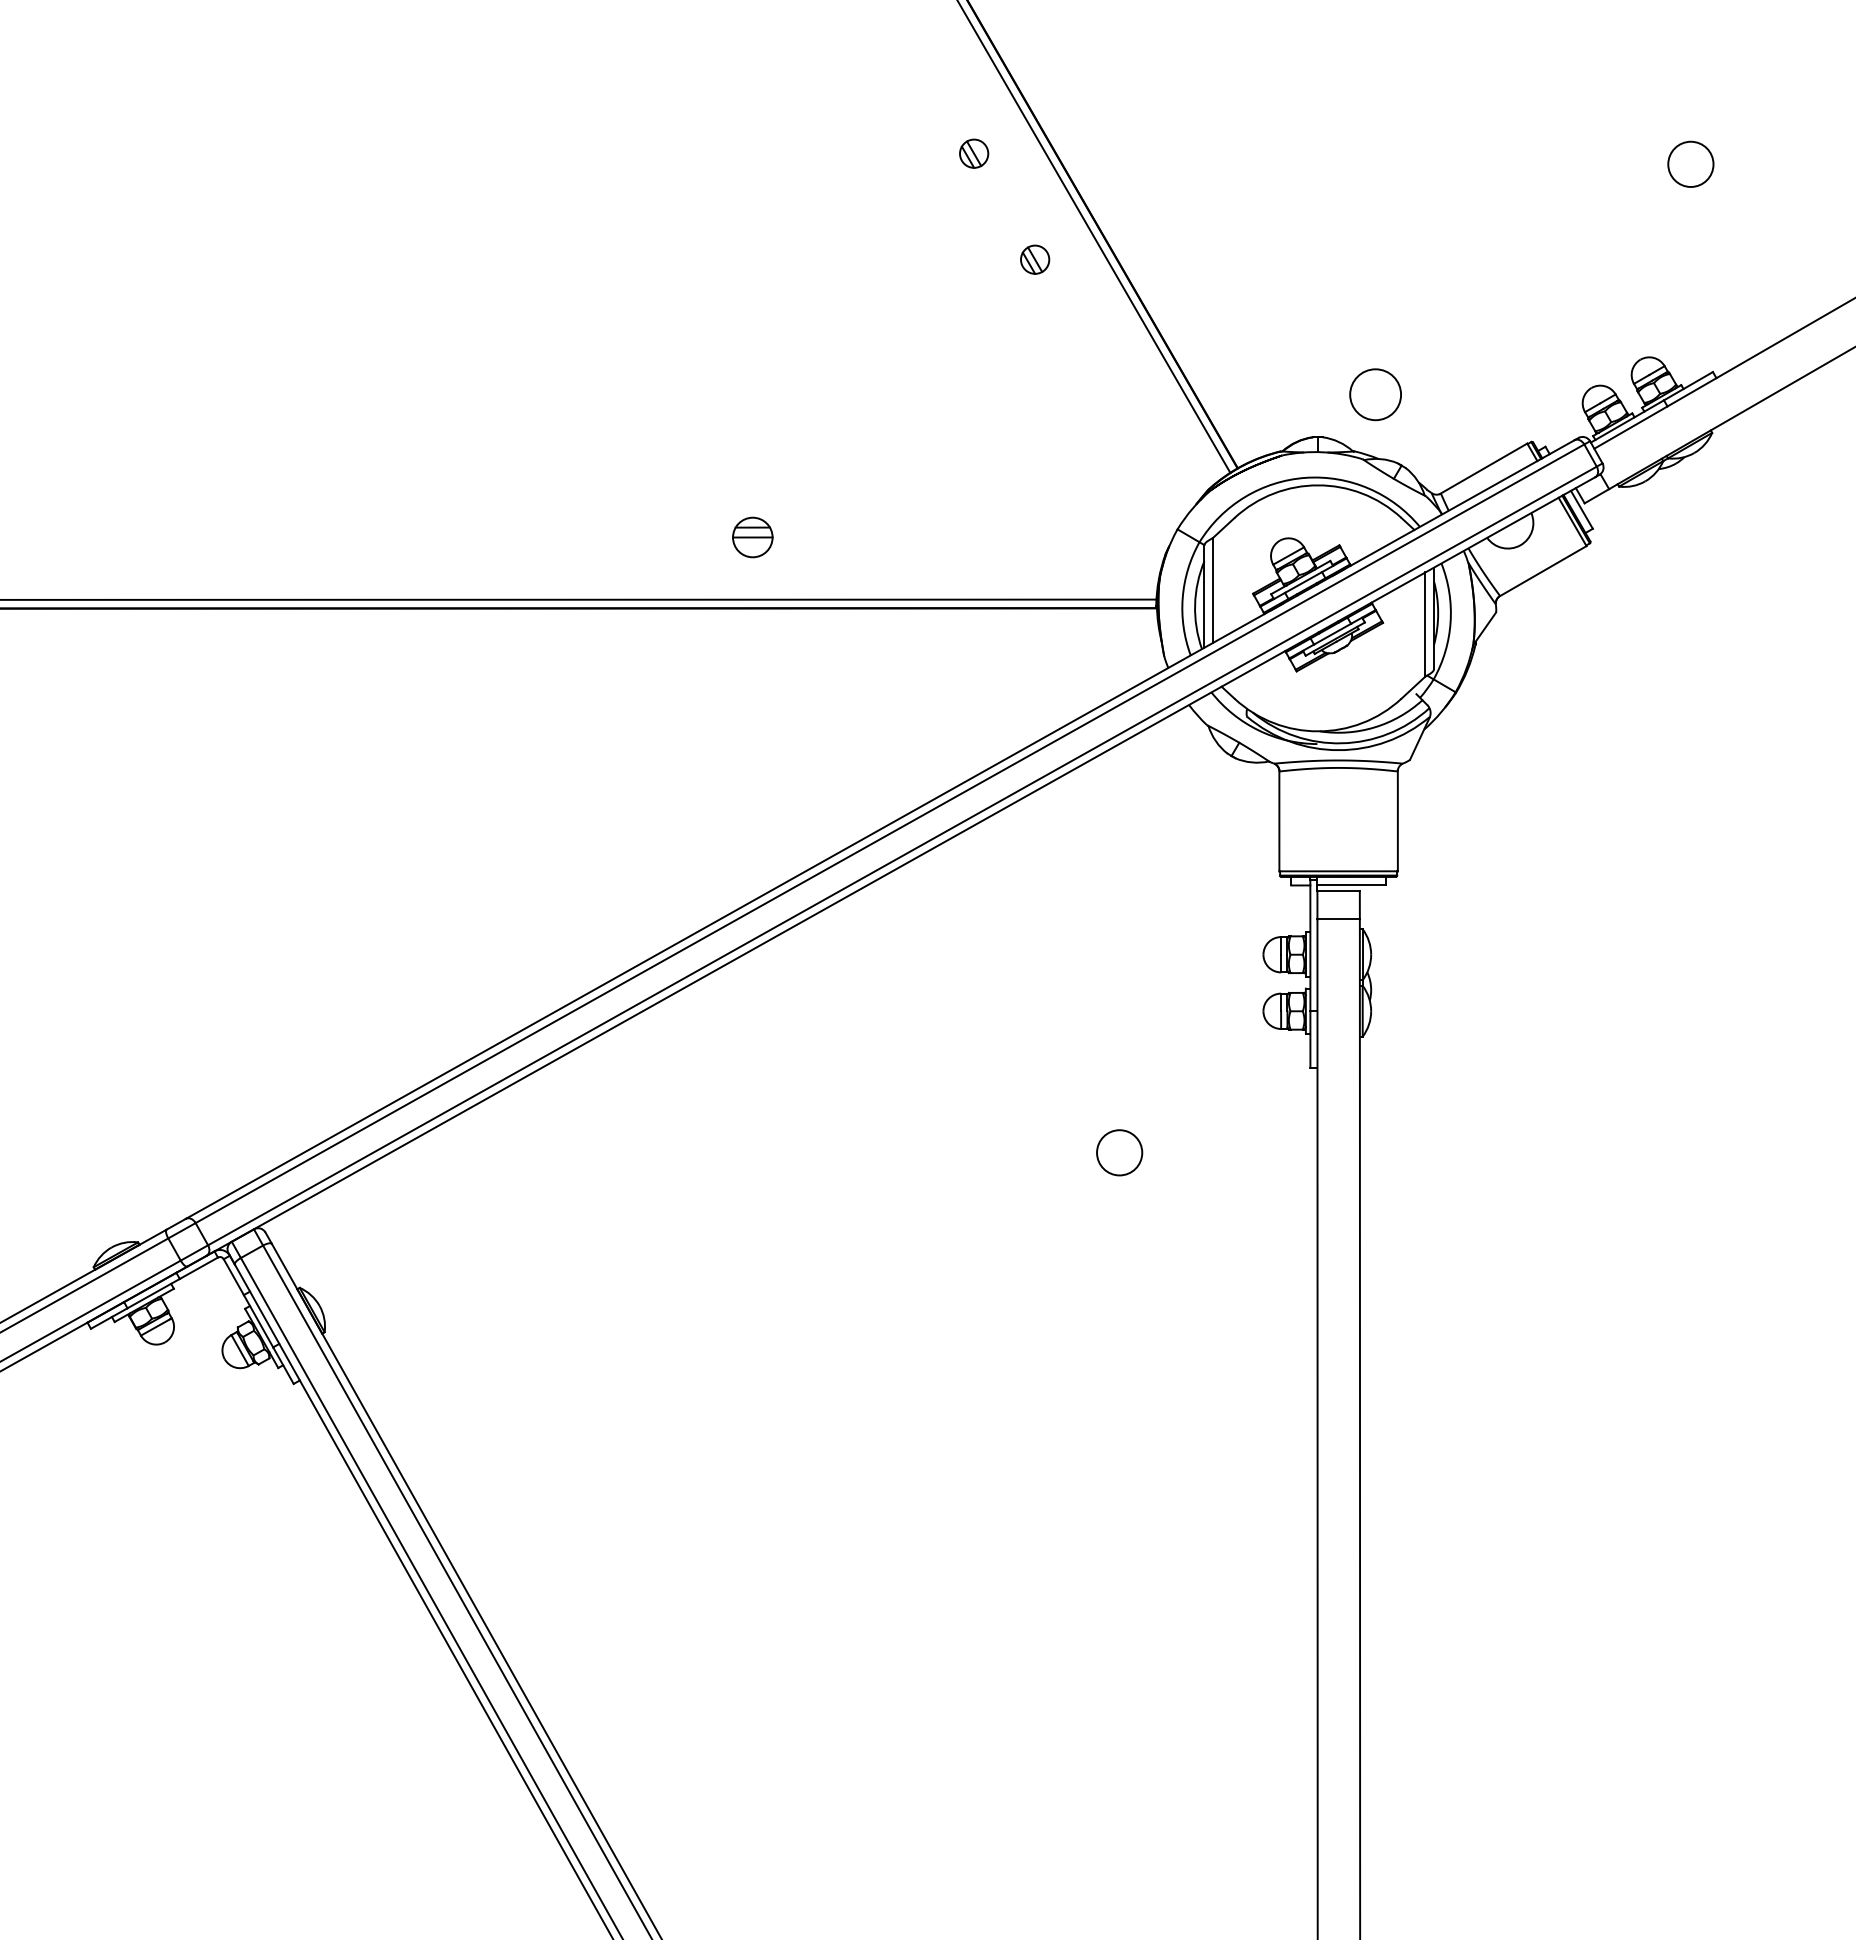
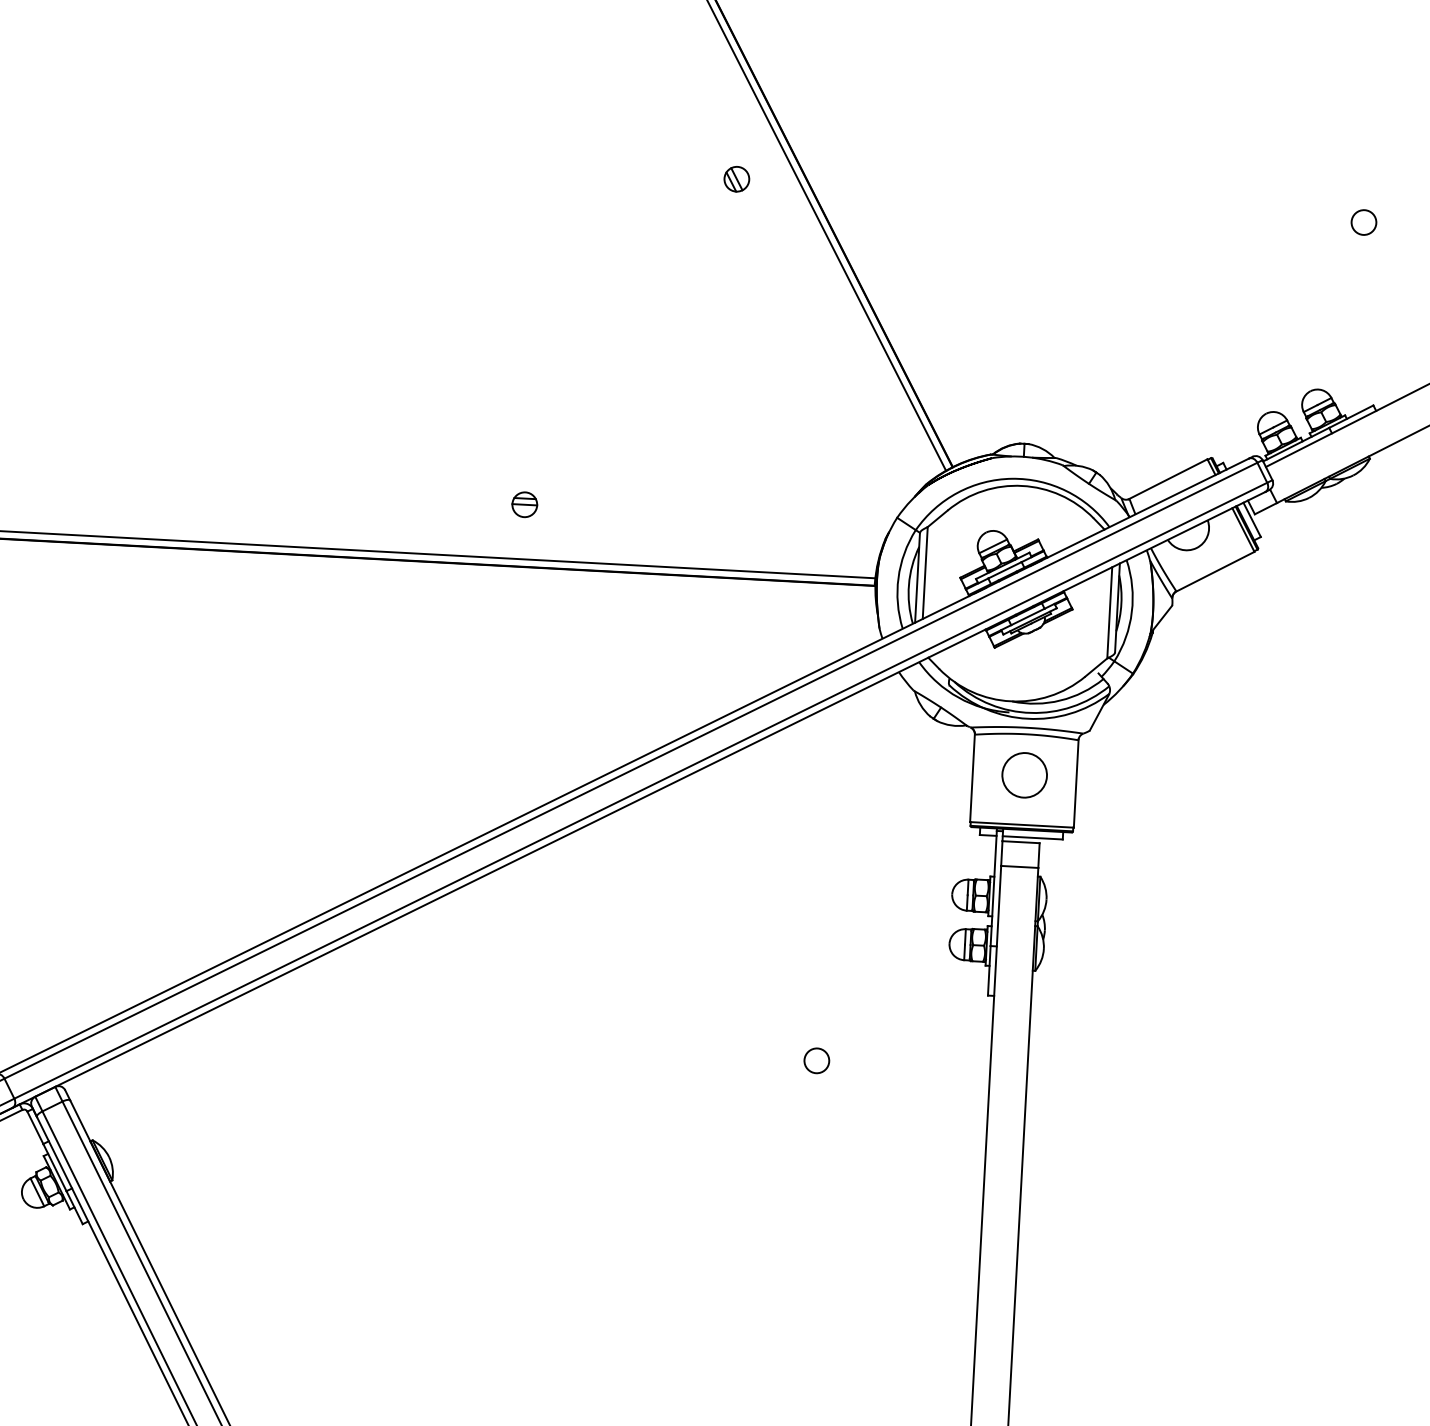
circle: (1690, 164) -> (1363, 222), size x0.62
part: (1035, 259) -> (785, 274), removed
circle: (1375, 394) -> (1024, 775), moved
part: (752, 537) -> (524, 504), size x0.71
circle: (1119, 1152) -> (816, 1060), size x0.62

